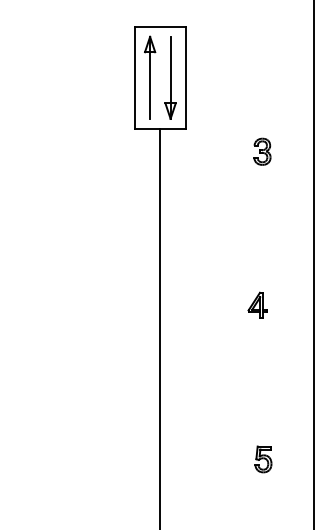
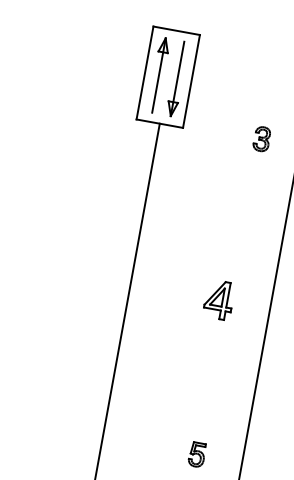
part: (262, 151) -> (262, 138), moved
part: (257, 304) -> (218, 298), size x1.6
part: (263, 459) -> (197, 454), moved

